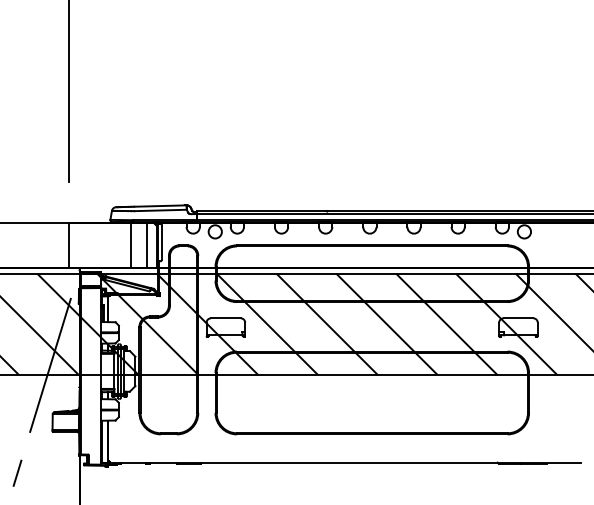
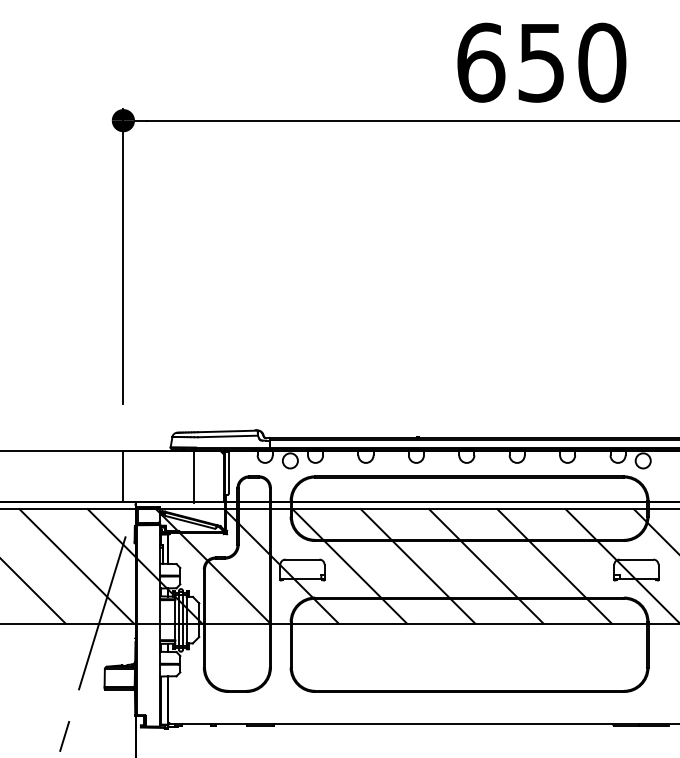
line: (147, 245) -> (212, 476), removed

